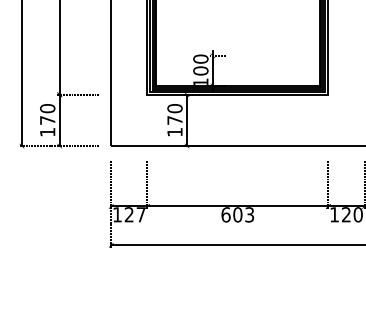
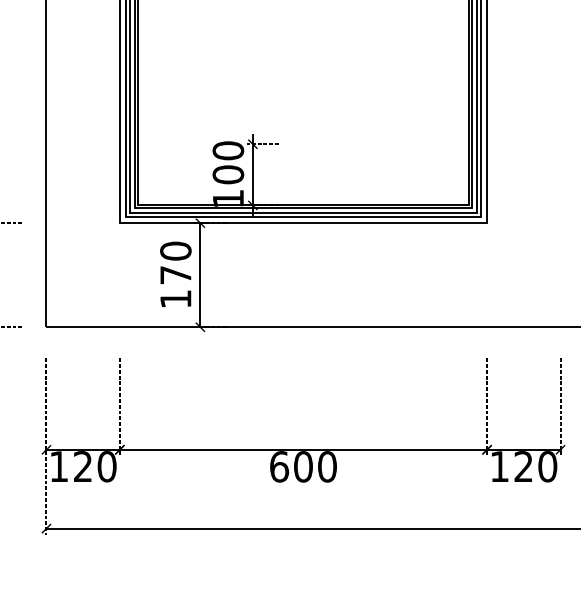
text: (140, 214) -> (105, 466), 127 -> 120
text: (249, 214) -> (327, 466), 603 -> 600

